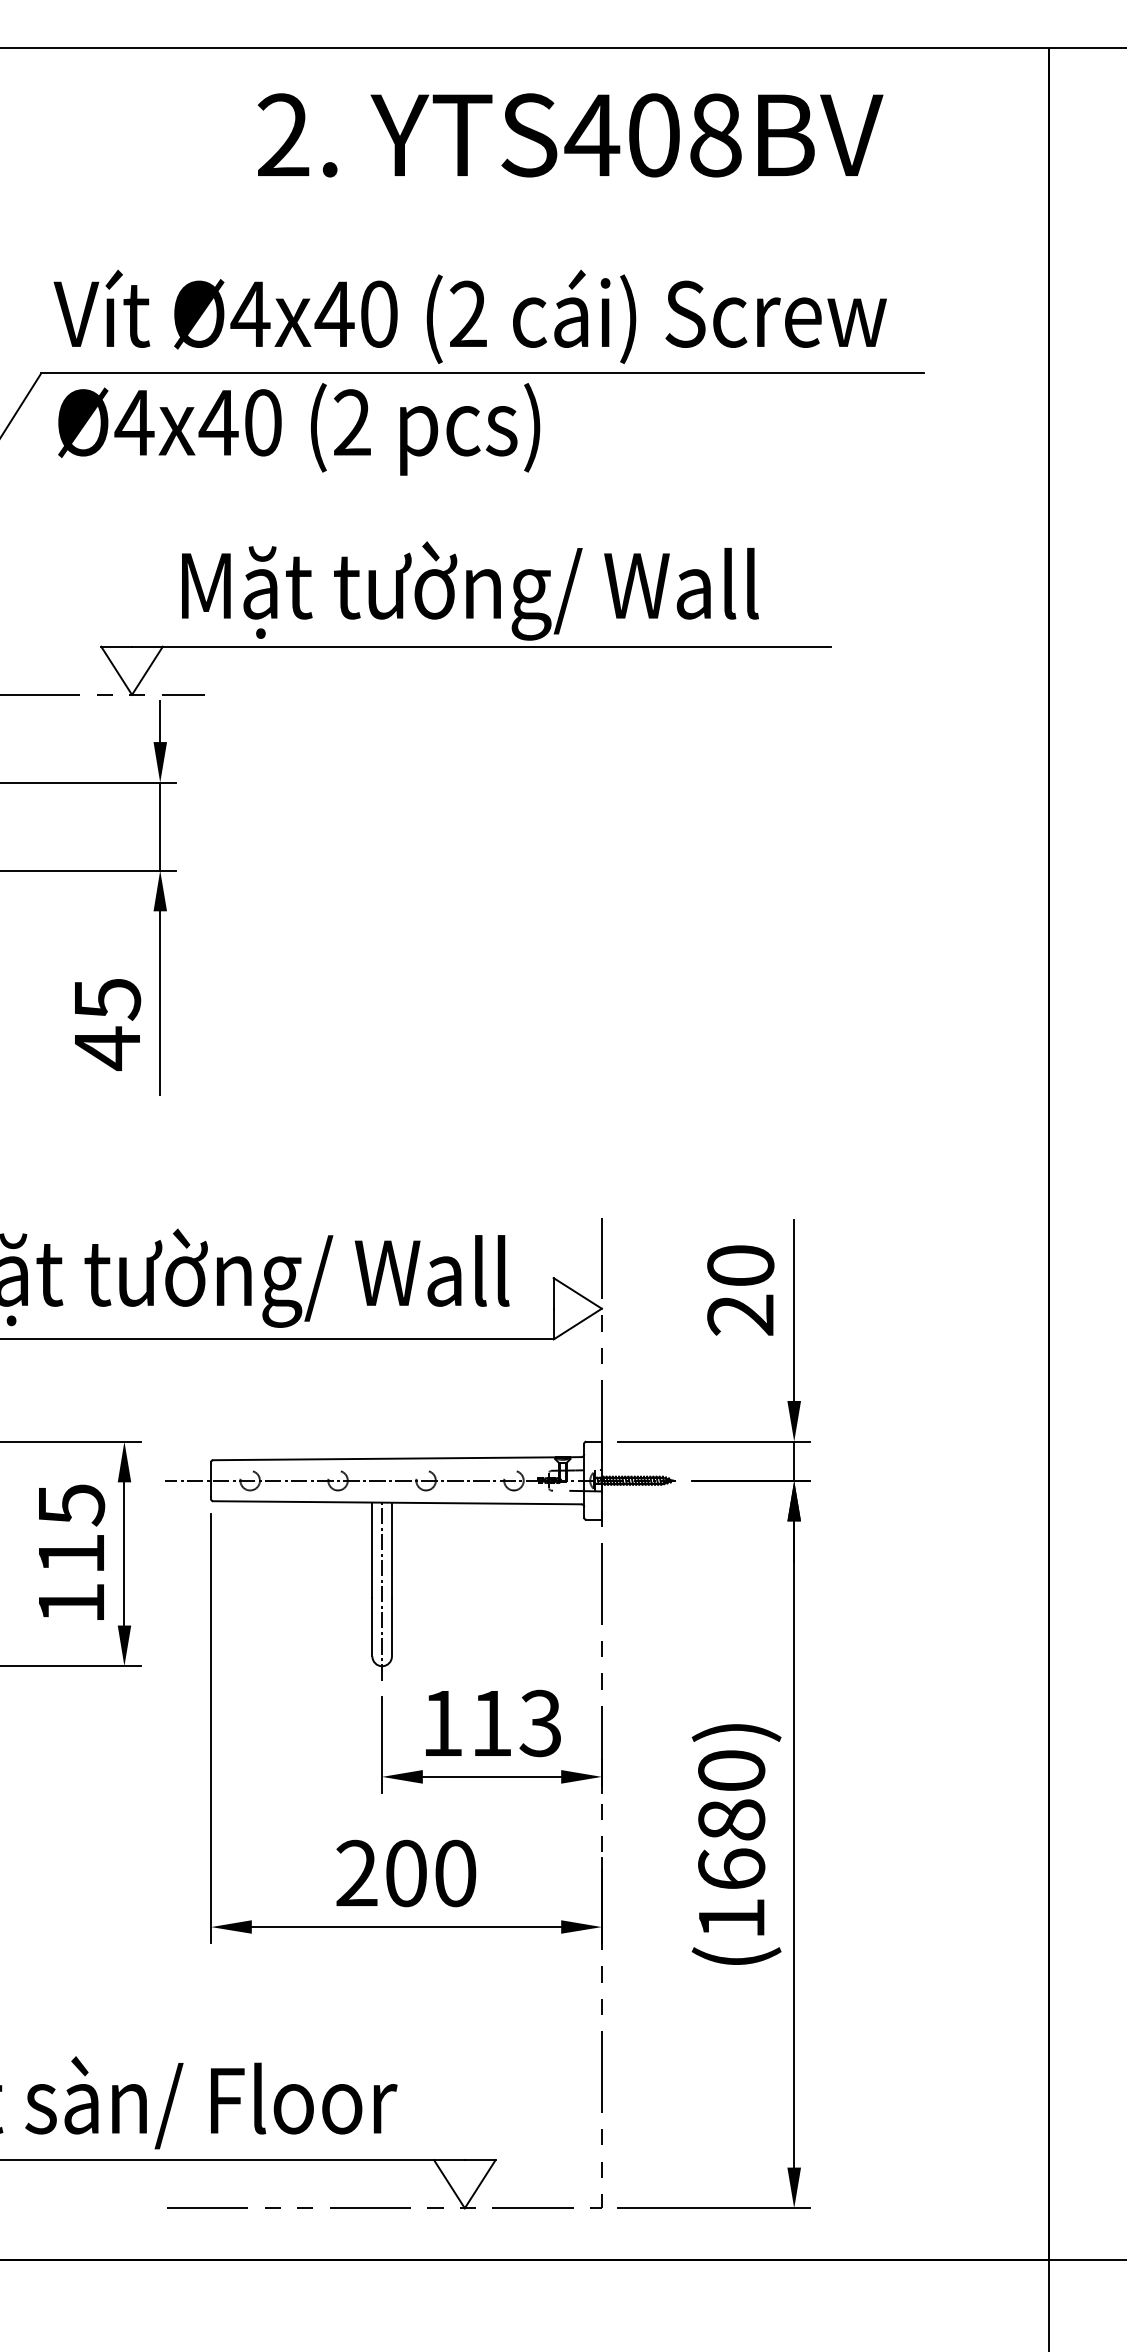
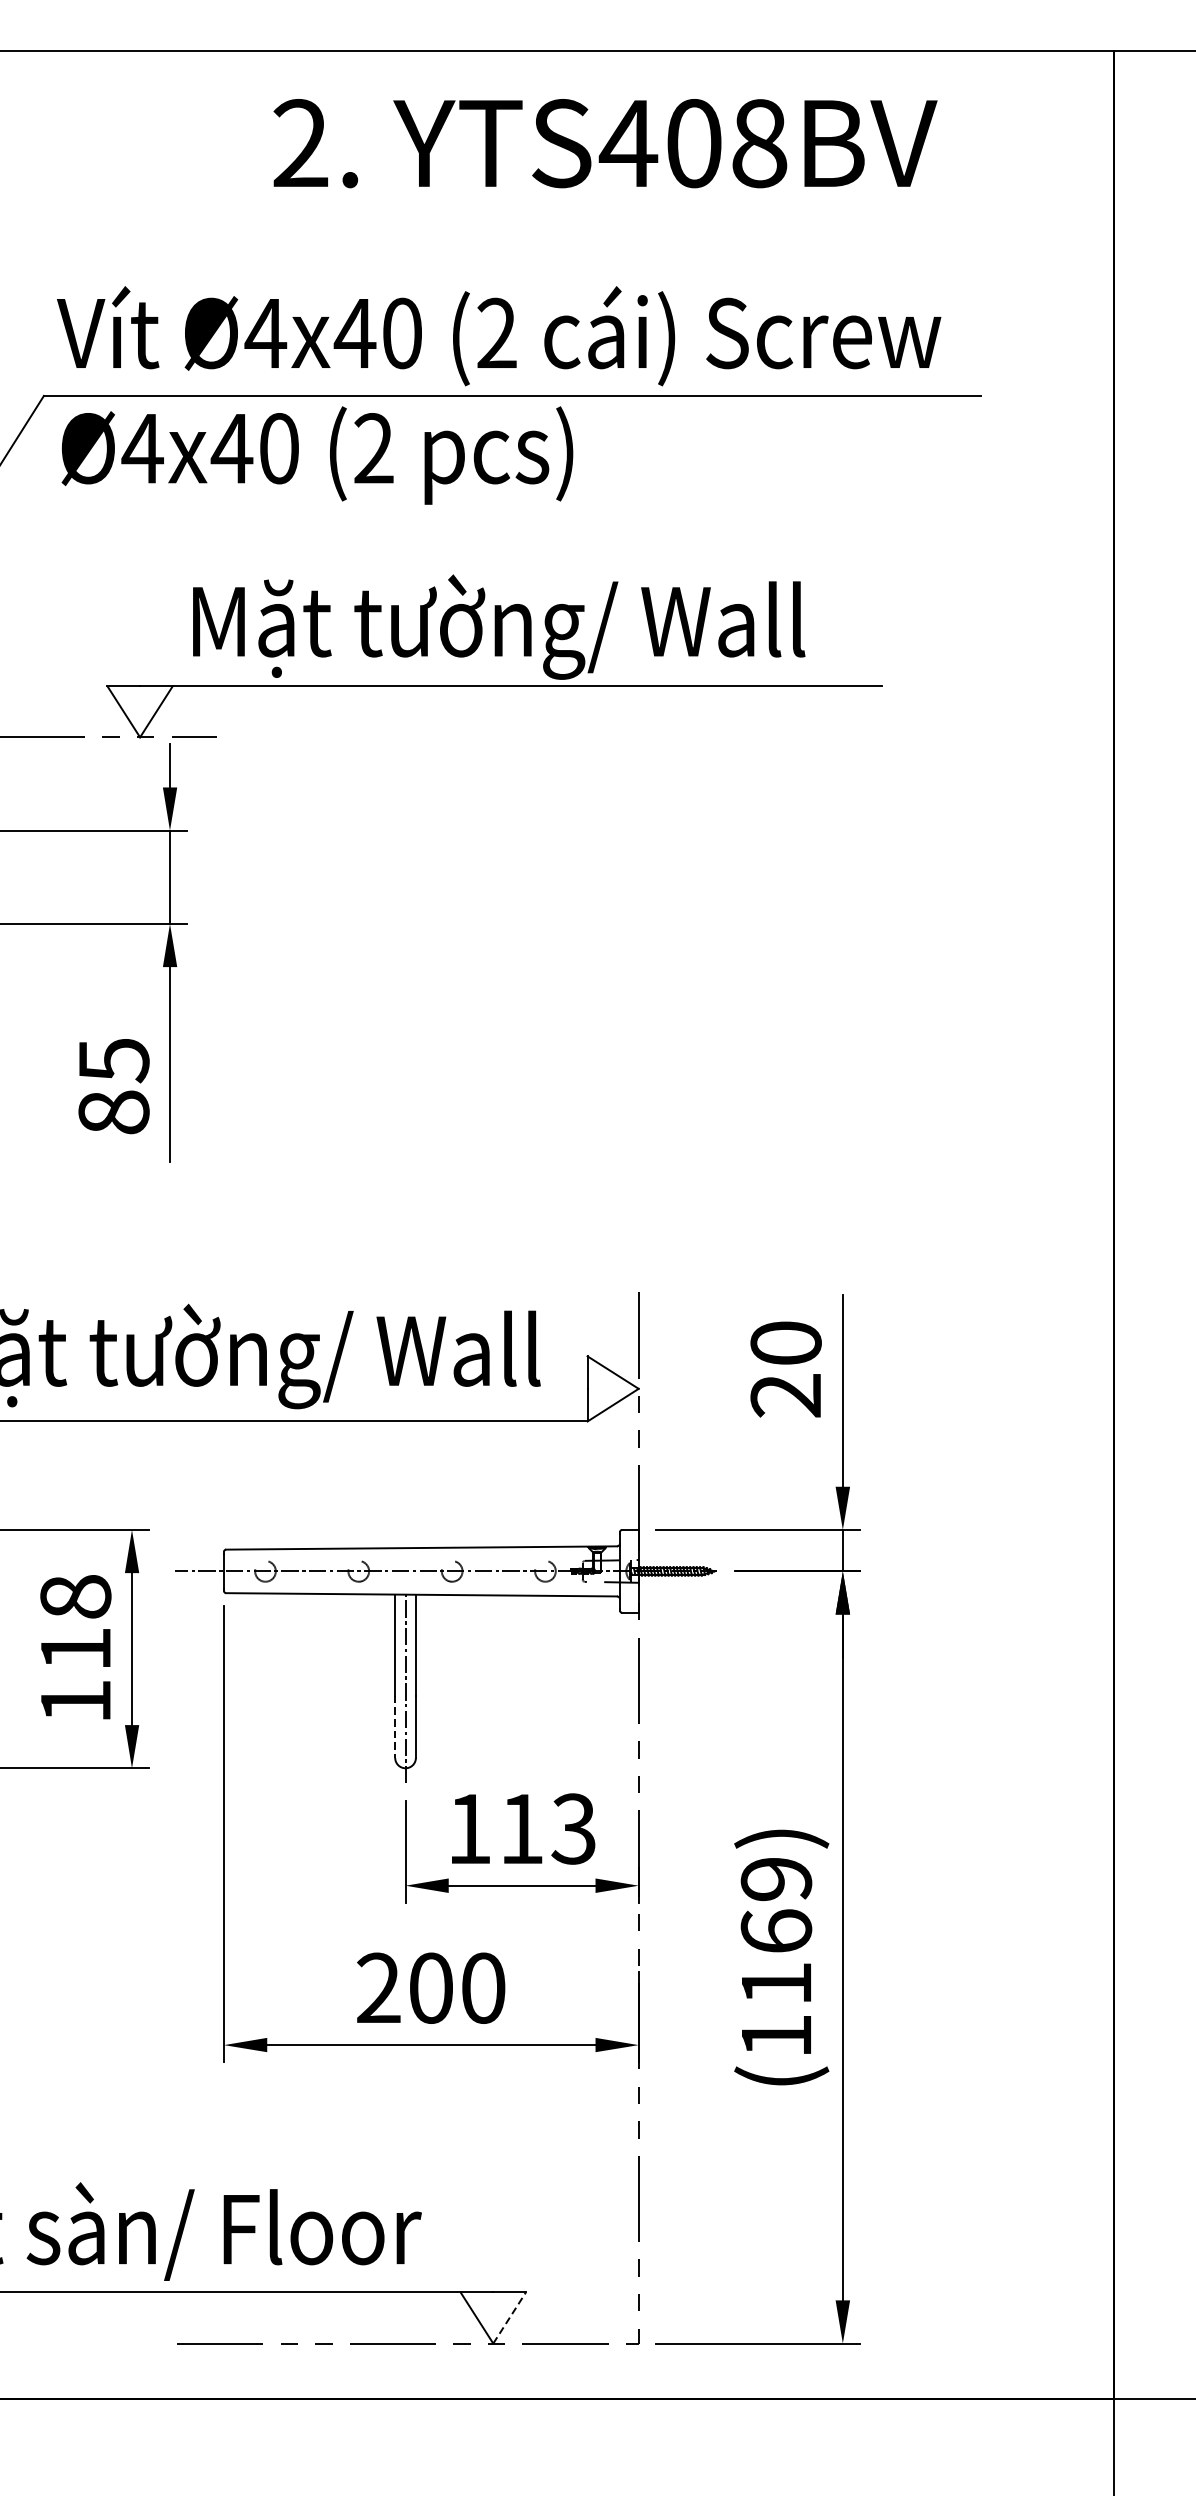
text: (107, 1048) -> (114, 1112), 45 -> 85
text: (71, 1505) -> (75, 1597), 115 -> 118
line: (372, 1627) -> (395, 1727), solid -> dashed
text: (731, 1819) -> (776, 1930), (1680) -> (1169)
line: (480, 2184) -> (509, 2318), solid -> dashed

